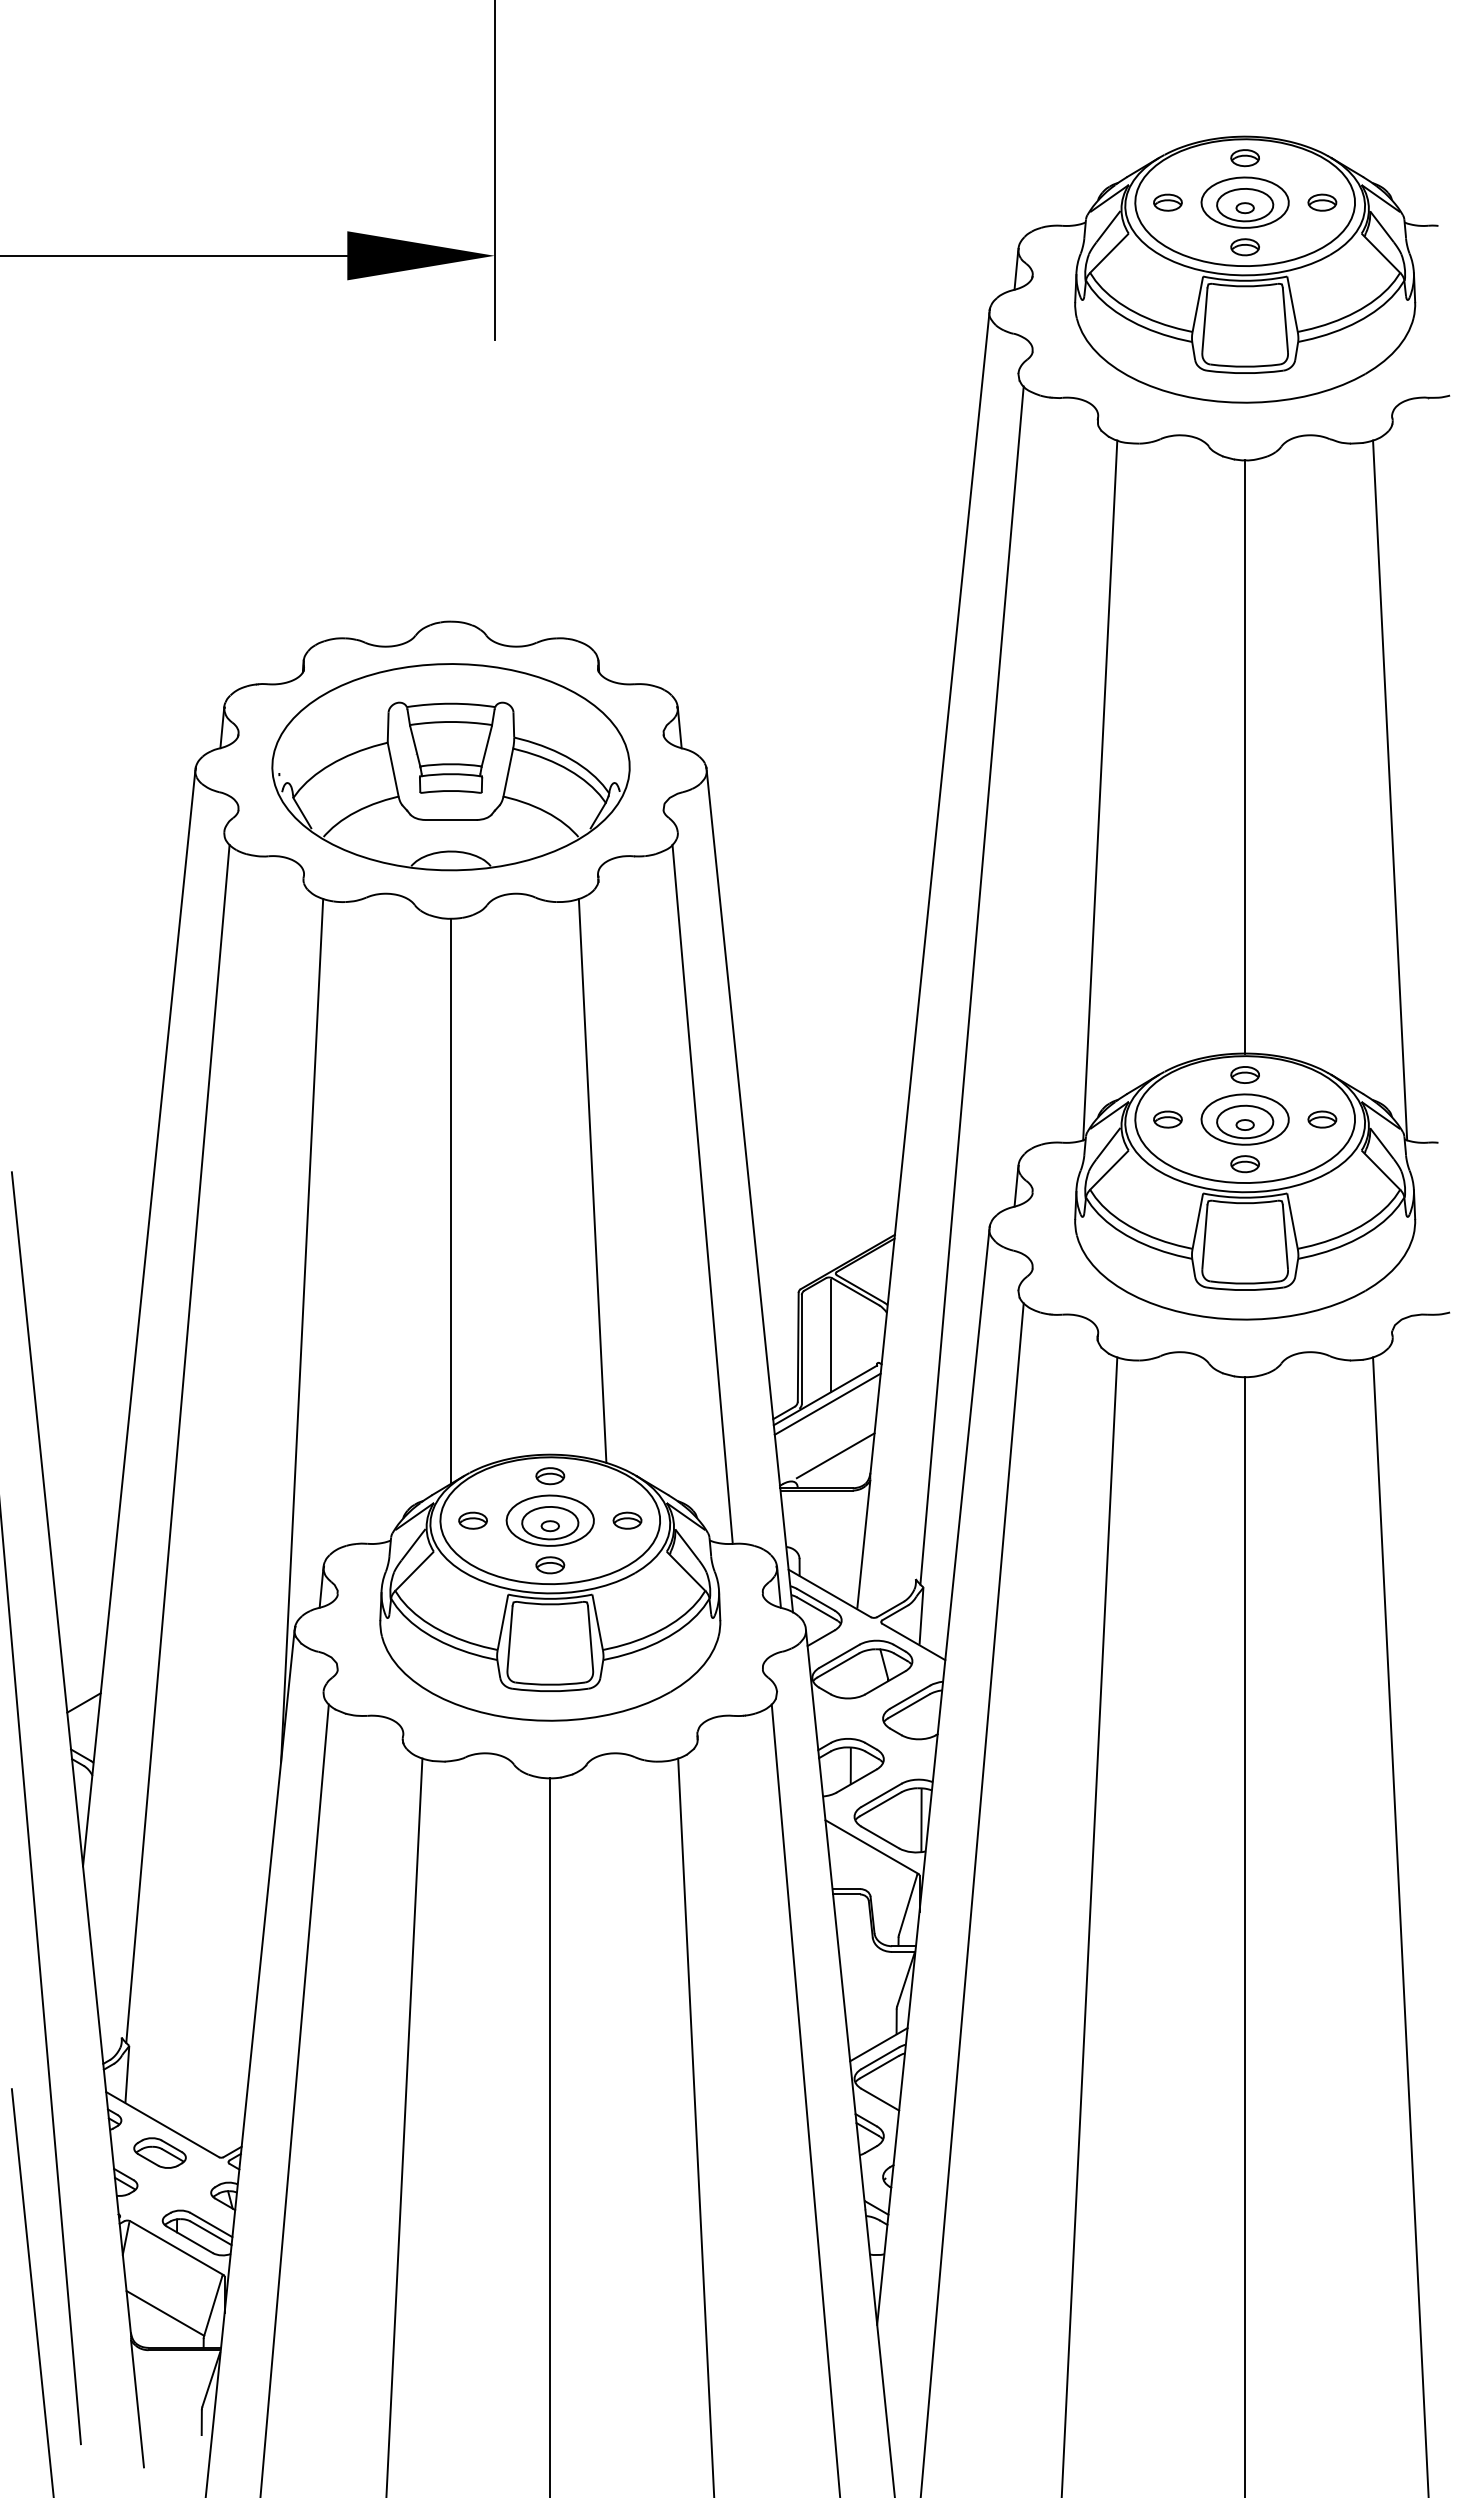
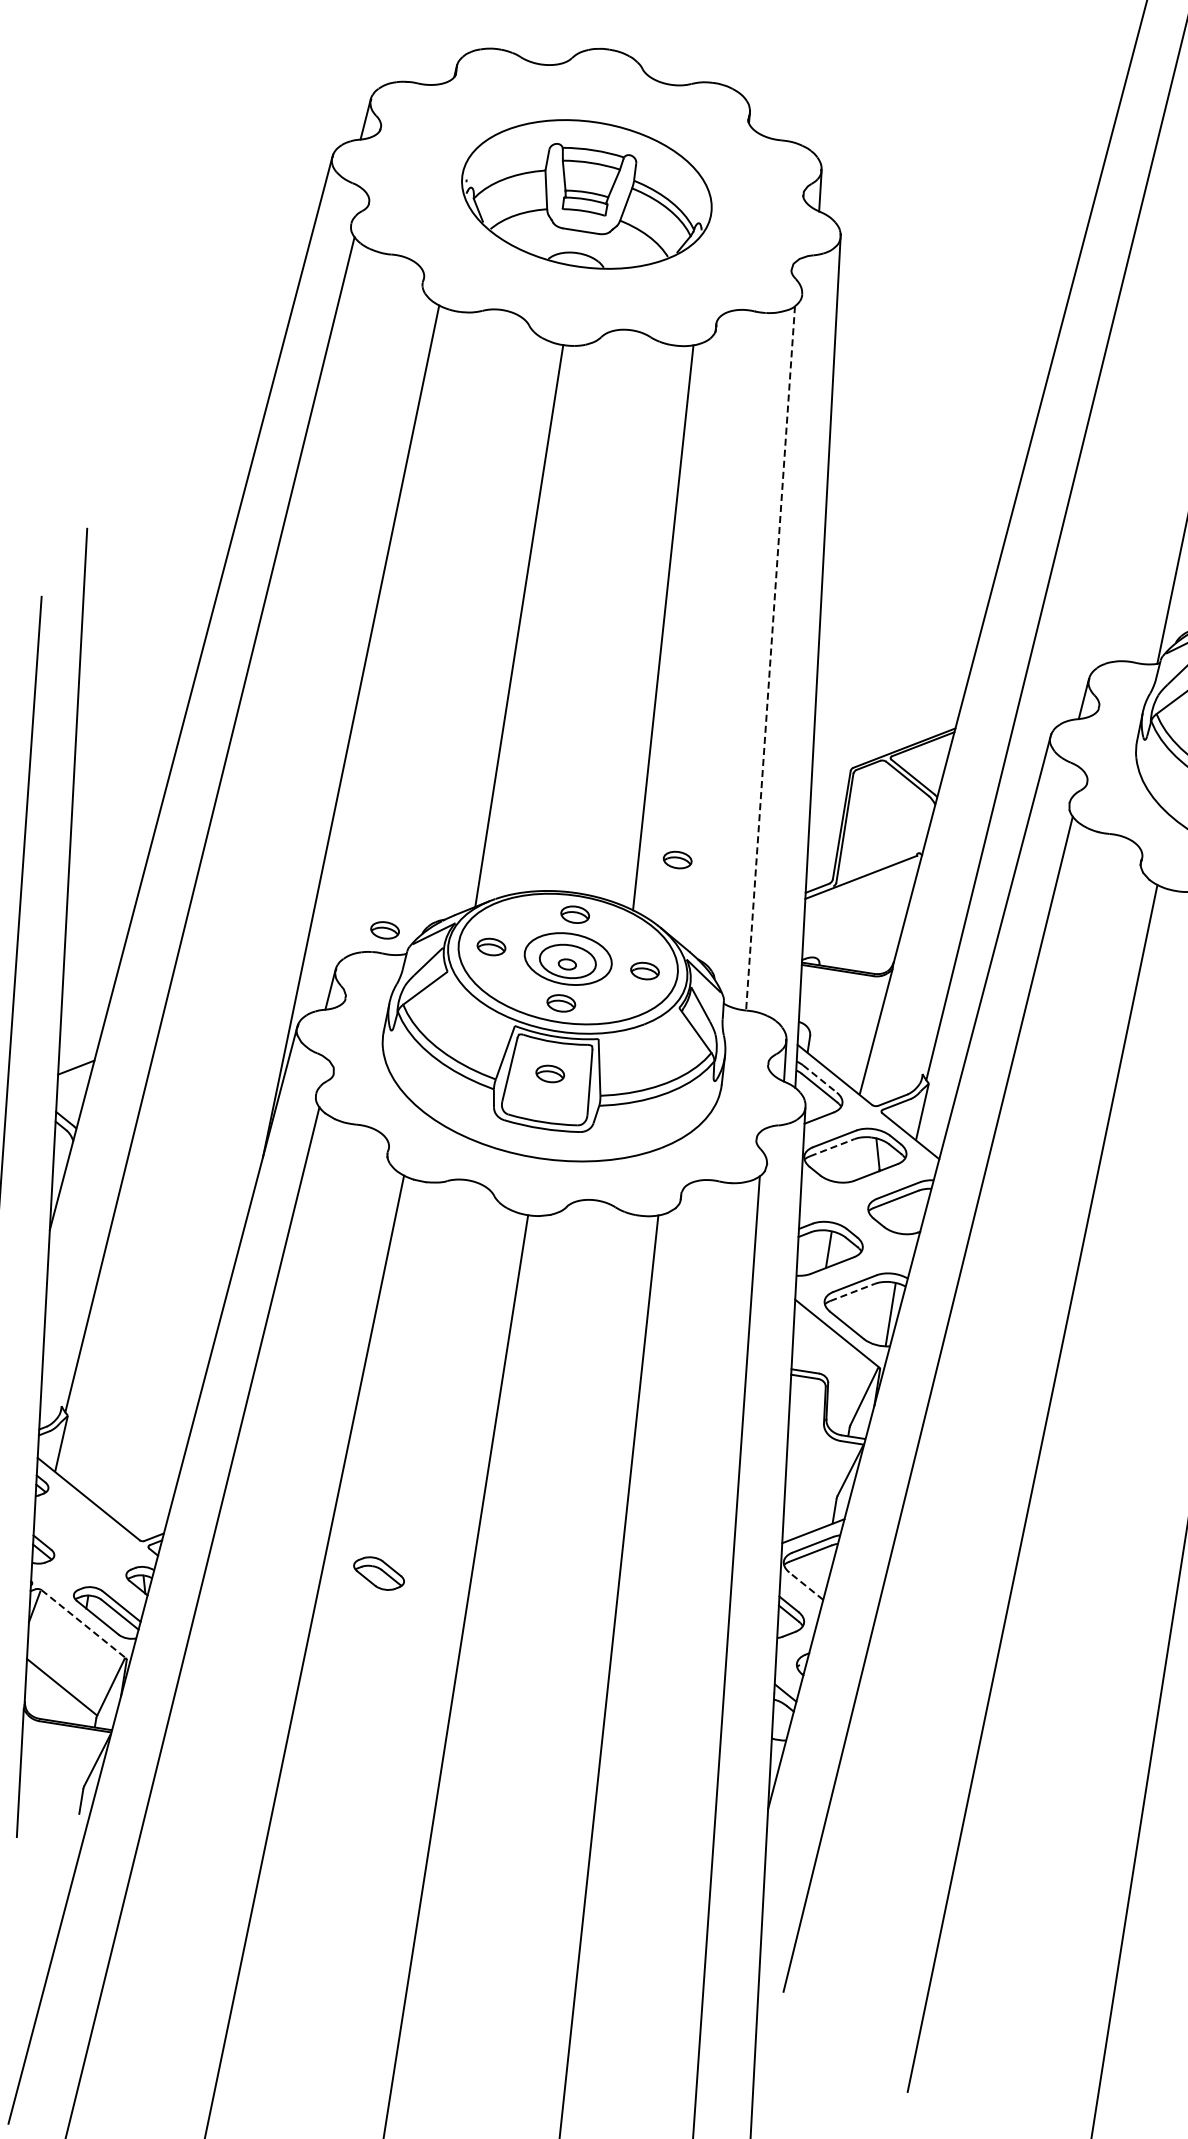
part: (450, 767) -> (586, 194), size x0.7
line: (702, 1194) -> (770, 658), solid -> dashed
line: (830, 1336) -> (875, 819), removed
line: (827, 1403) -> (862, 885), removed
part: (642, 1406) -> (677, 859), added
line: (835, 1455) -> (861, 938), removed
part: (365, 1520) -> (384, 930), added
line: (815, 1599) -> (819, 1078), solid -> dashed
part: (550, 1636) -> (550, 1074), added
line: (838, 1665) -> (832, 1147), solid -> dashed
line: (880, 1804) -> (852, 1292), solid -> dashed
line: (880, 2099) -> (806, 1585), solid -> dashed
part: (159, 2152) -> (378, 1572), moved
line: (176, 2248) -> (83, 1624), solid -> dashed

